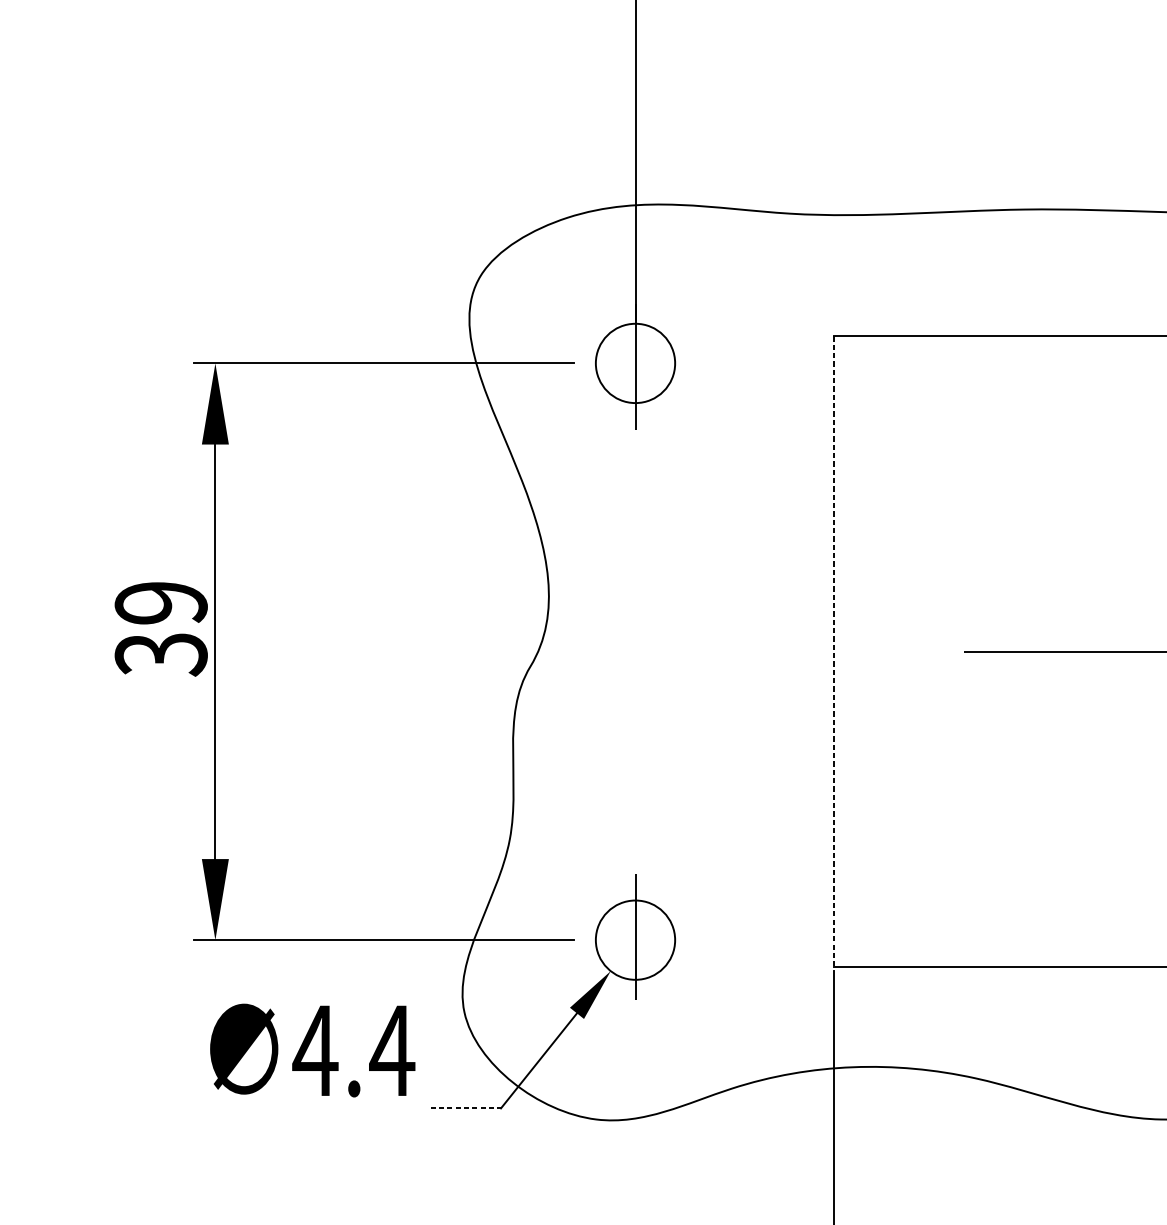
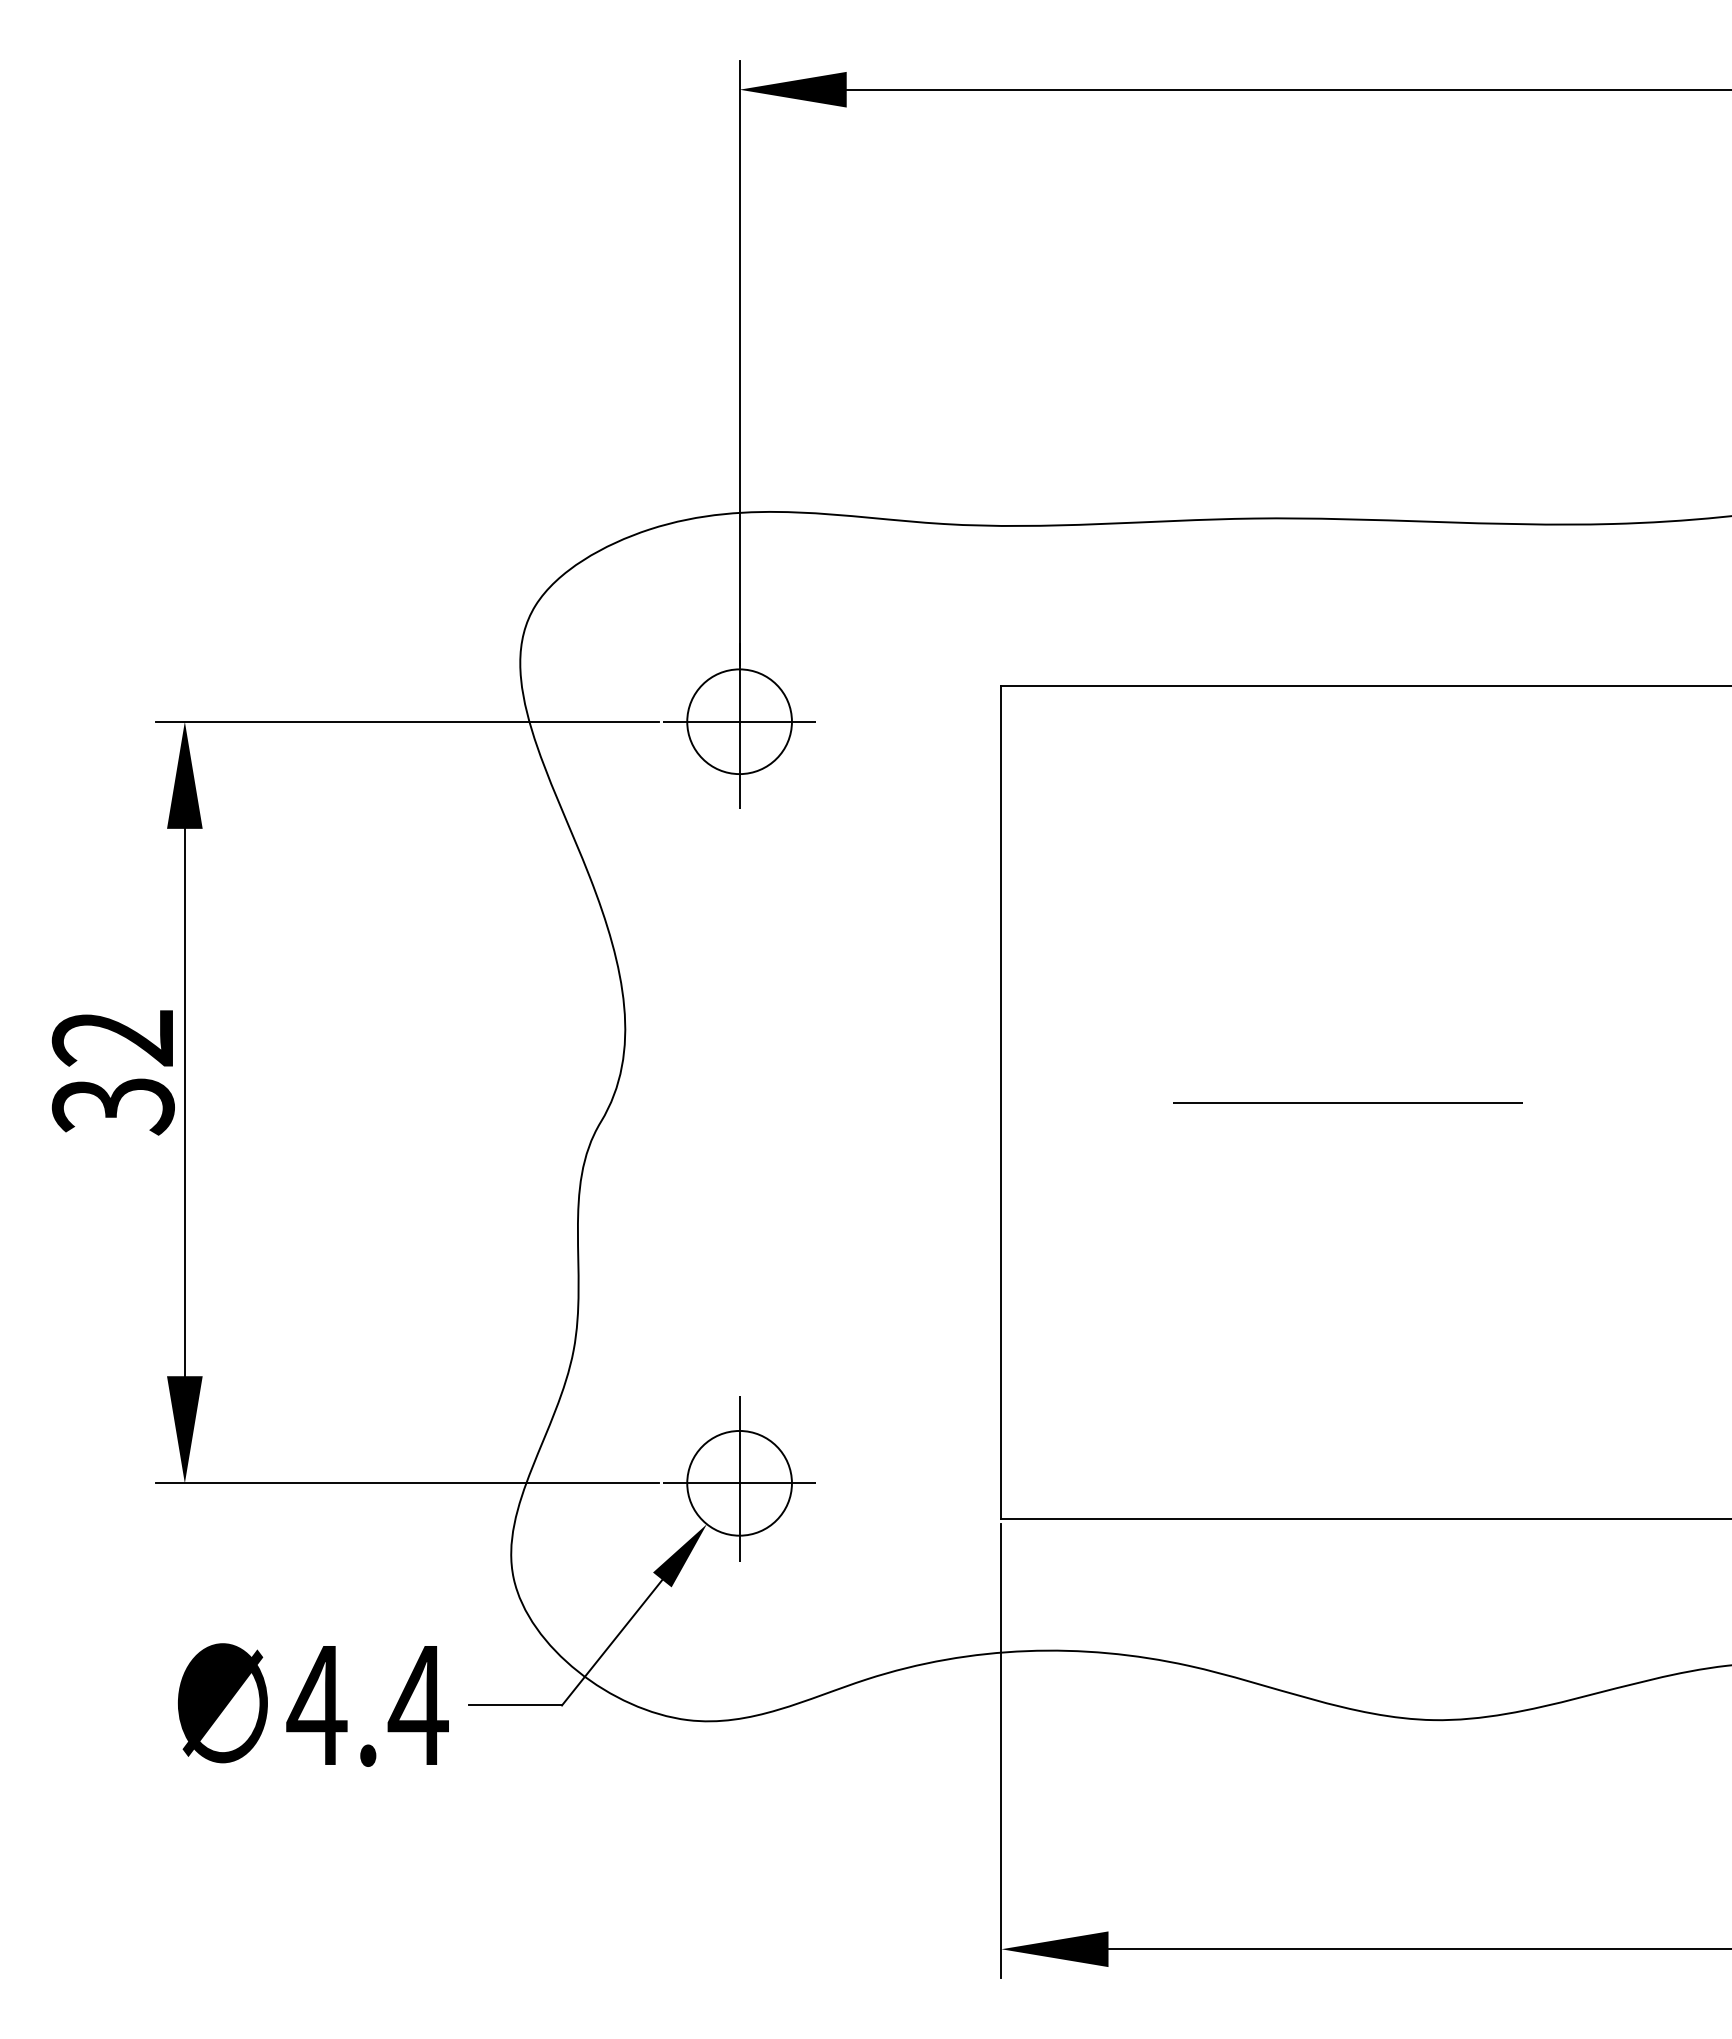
line: (635, 363) -> (739, 721), added
text: (161, 603) -> (113, 1038), 39 -> 32
line: (833, 652) -> (1001, 1103), dashed -> solid
line: (635, 940) -> (739, 1483), added
text: (312, 1050) -> (313, 1704), moved
line: (465, 1108) -> (515, 1705), dashed -> solid

